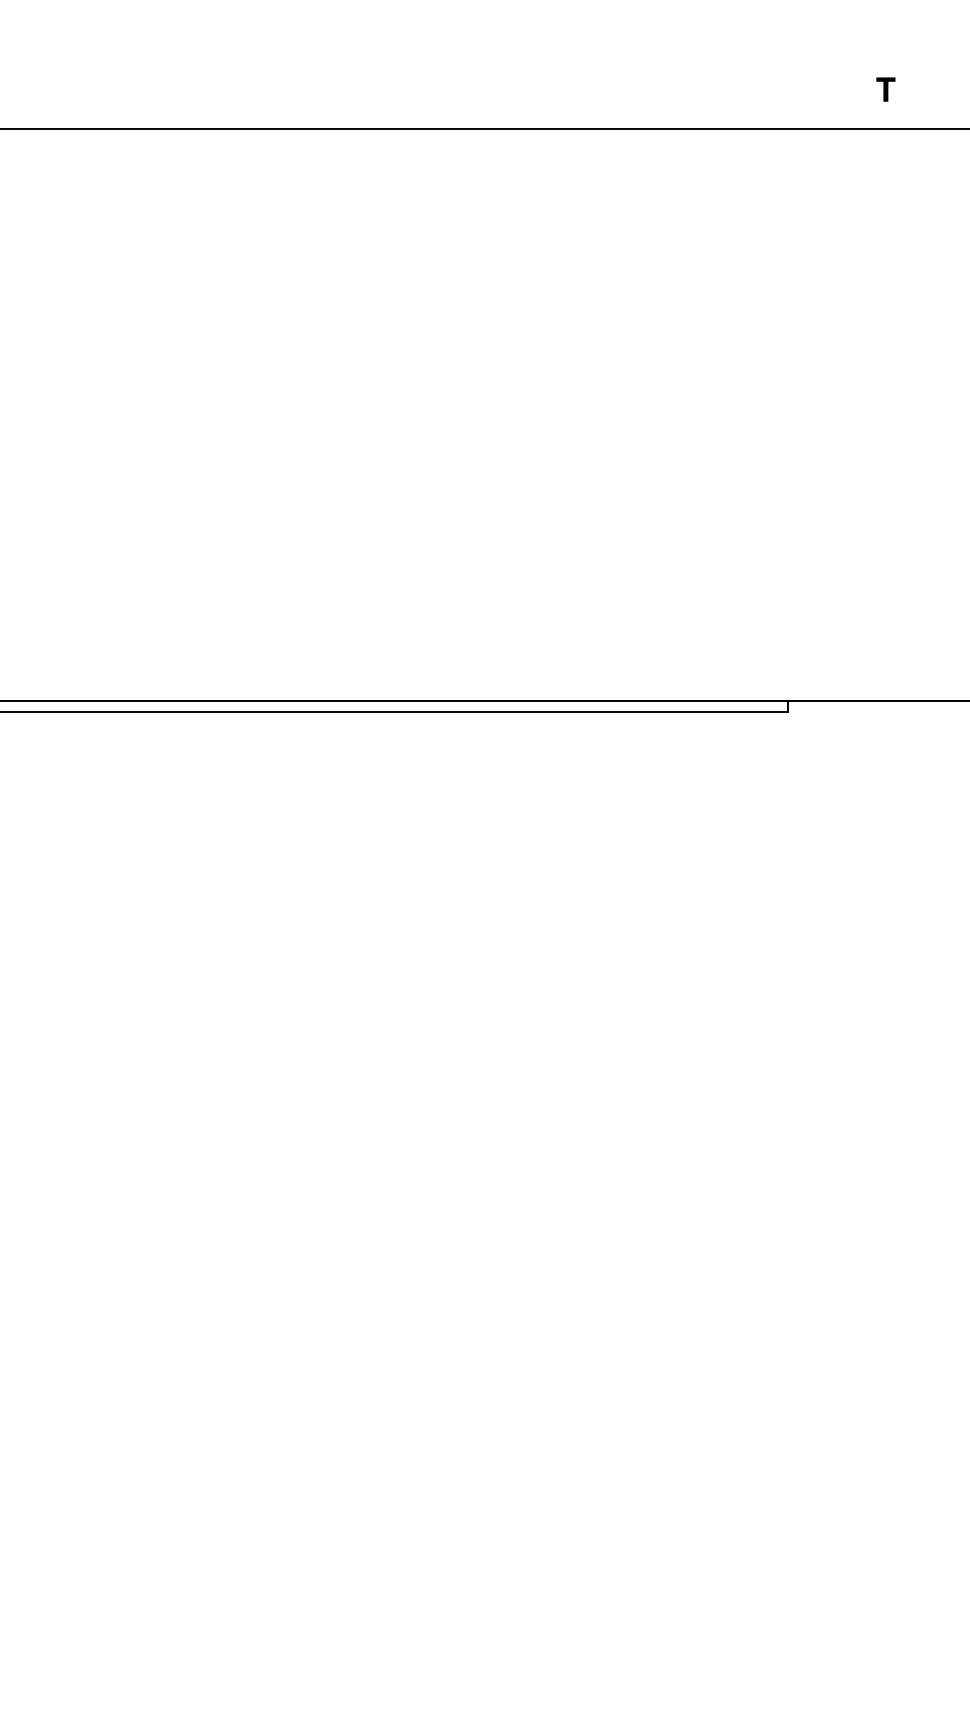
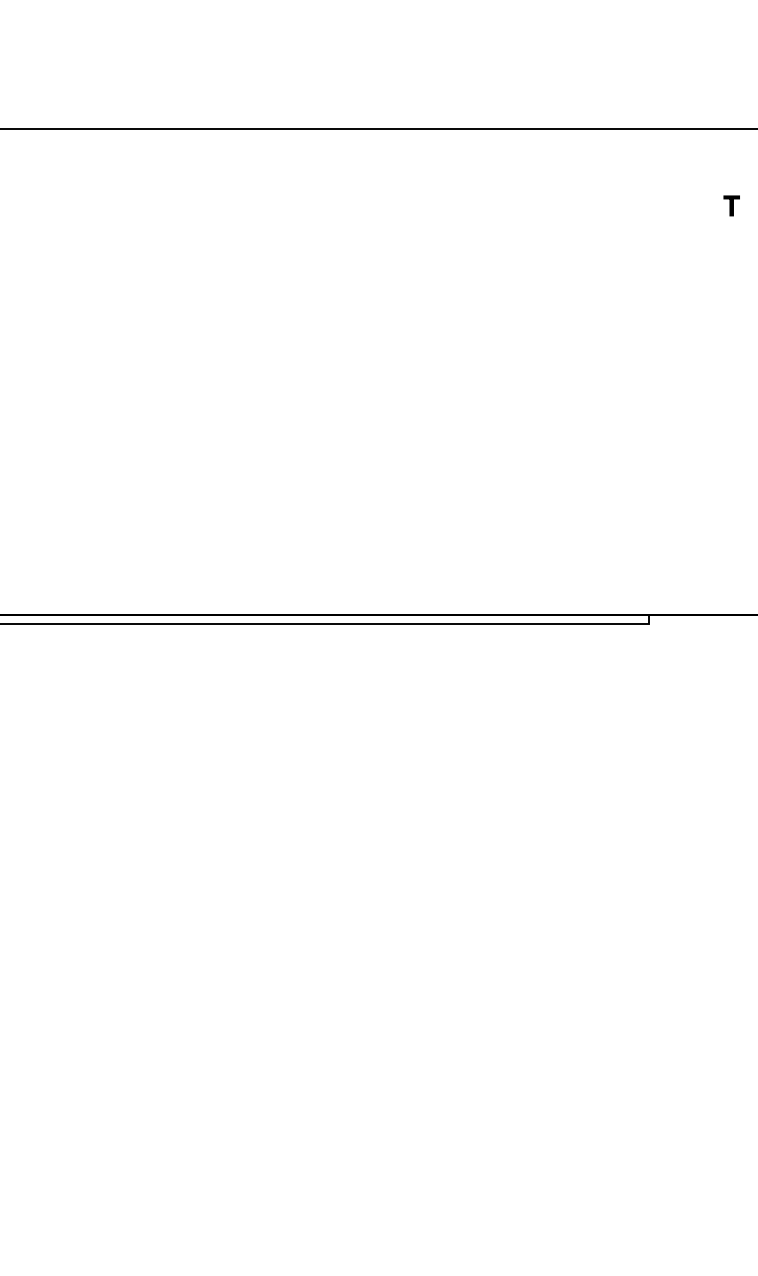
part: (885, 89) -> (731, 205), moved

